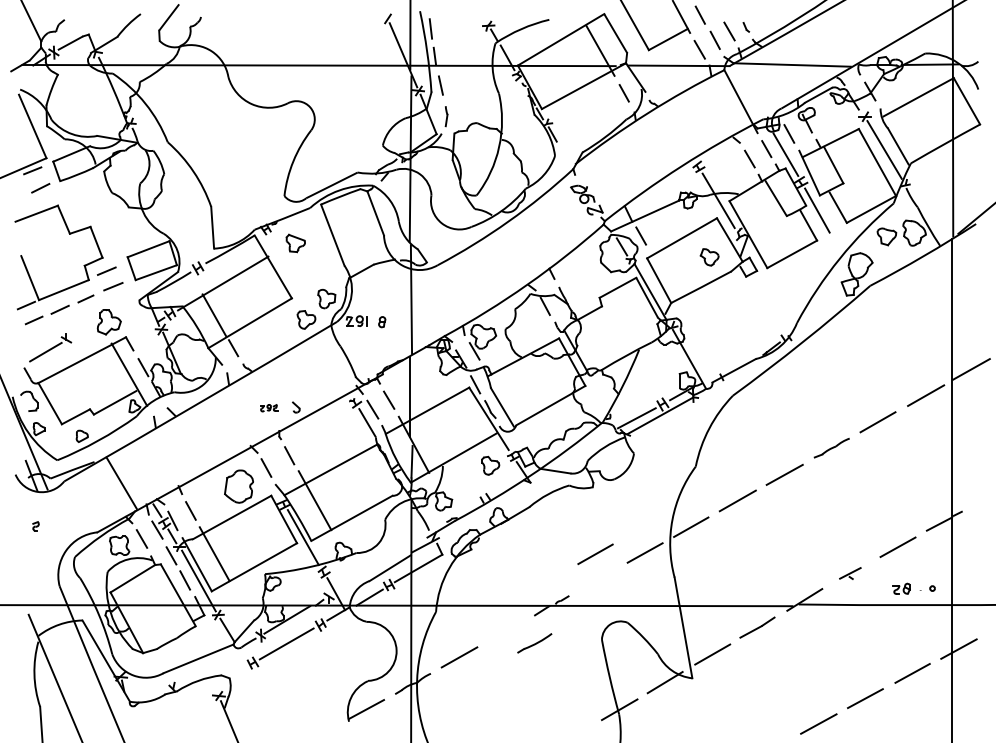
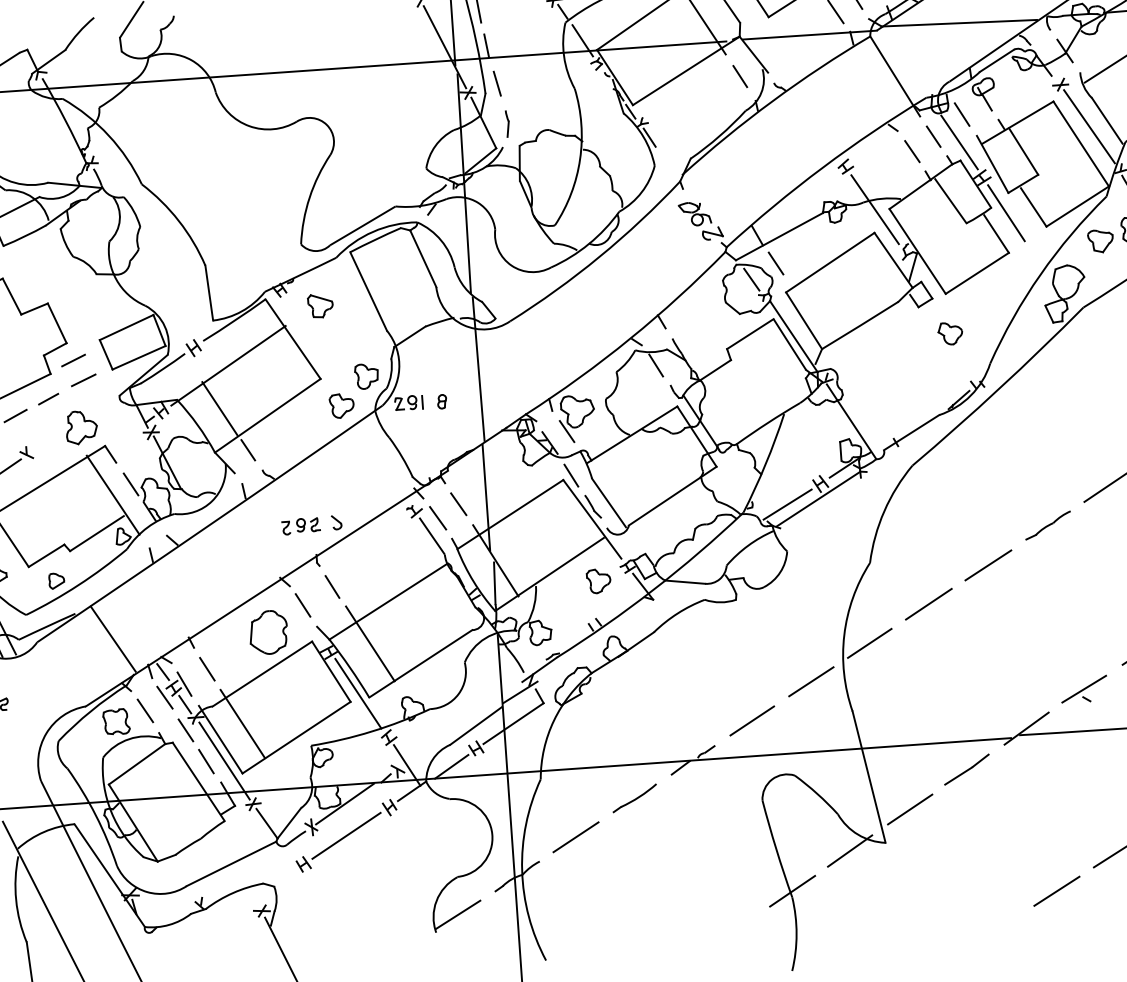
part: (709, 257) -> (950, 333), moved
part: (268, 407) -> (300, 525), size x1.67
line: (595, 553) -> (752, 719), moved
part: (850, 573) -> (1084, 689), size x1.67
part: (534, 643) -> (634, 798), moved

